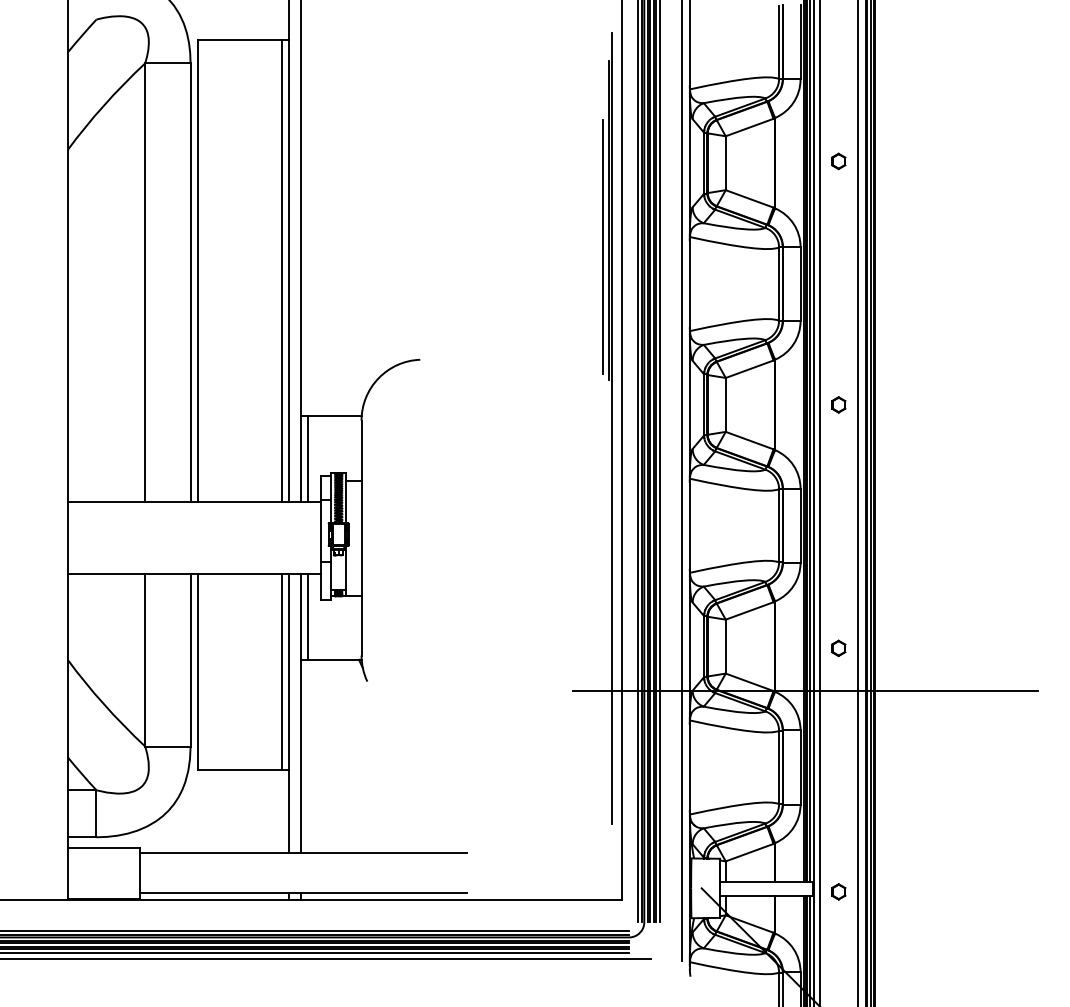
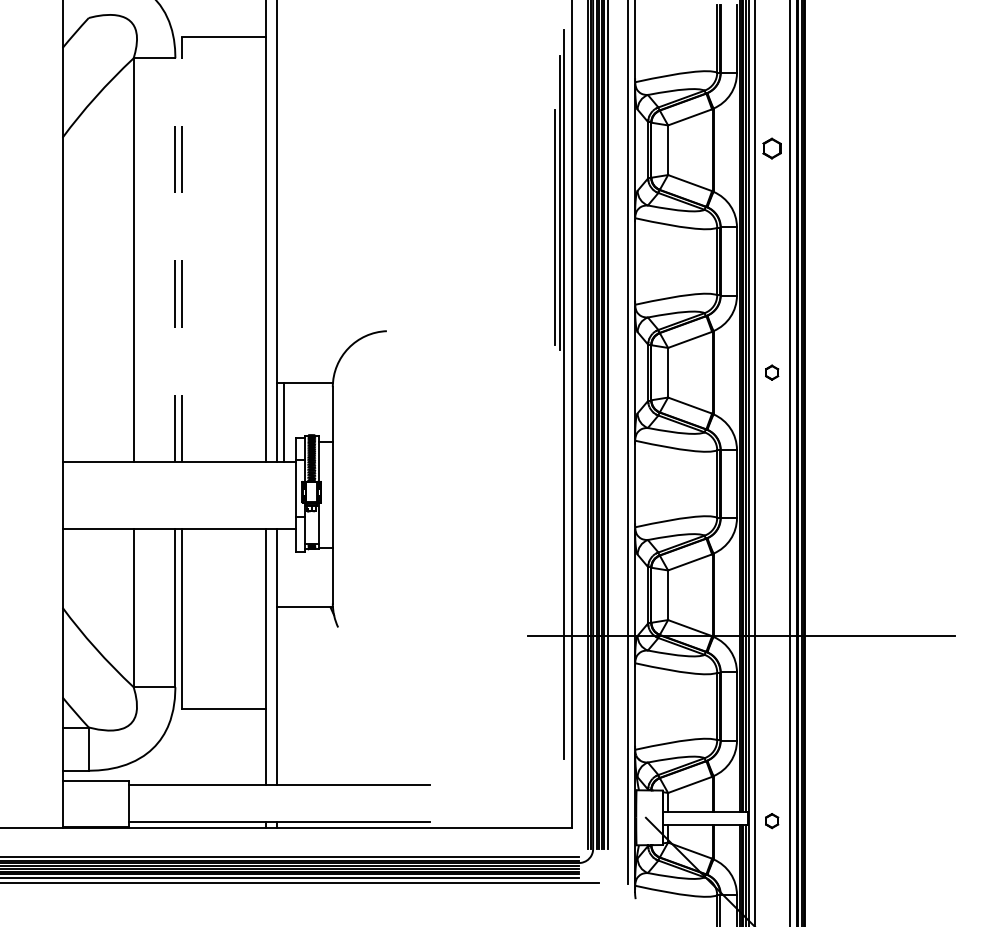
part: (838, 161) -> (771, 148), size x1.4
line: (197, 270) -> (181, 249), solid -> dashed
line: (281, 270) -> (259, 249), removed
line: (190, 282) -> (175, 260), solid -> dashed
line: (308, 616) -> (283, 567), removed
part: (838, 648) -> (771, 596), removed
line: (281, 672) -> (259, 619), removed

